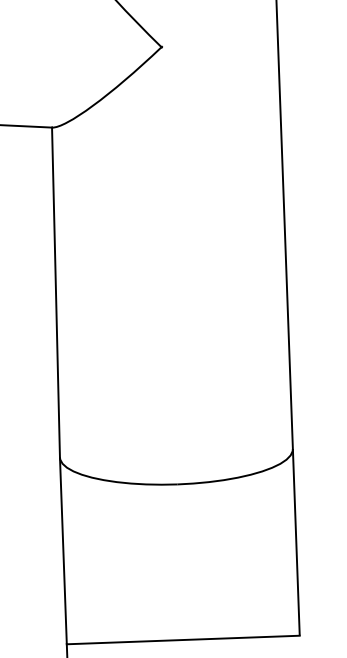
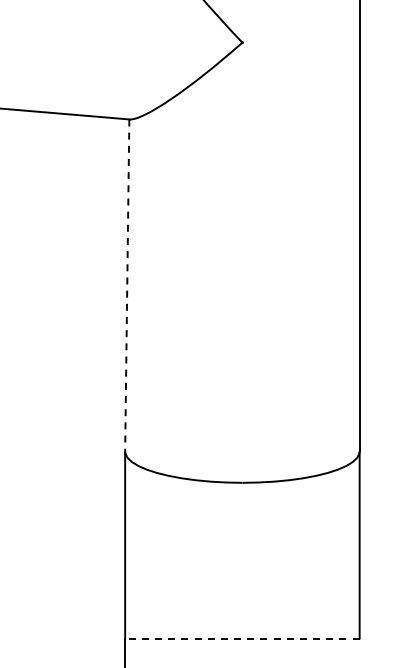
line: (56, 292) -> (127, 285), solid -> dashed
line: (182, 640) -> (241, 639), solid -> dashed

